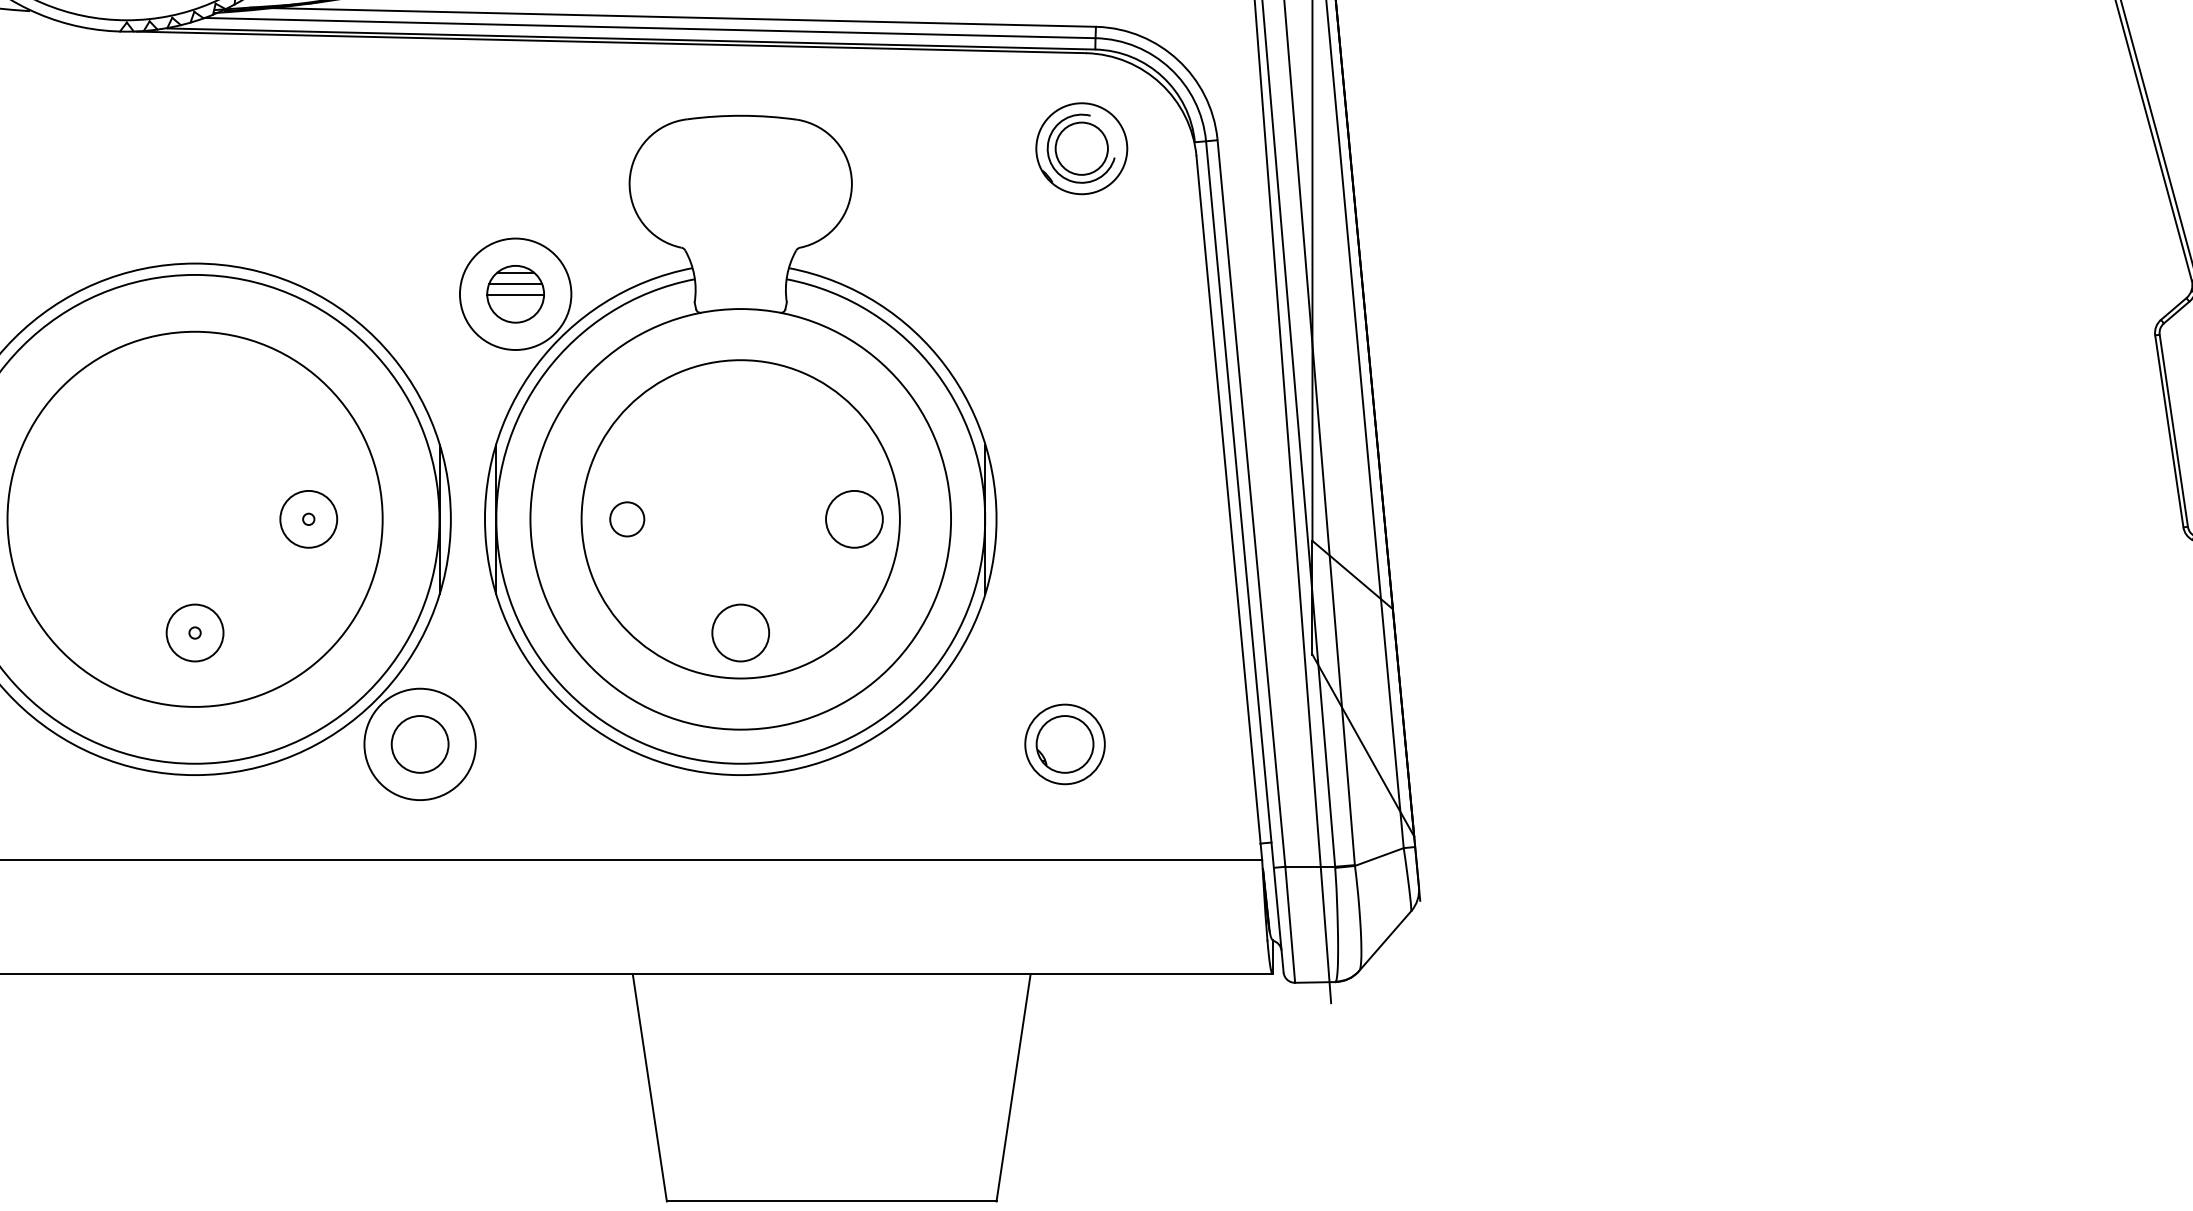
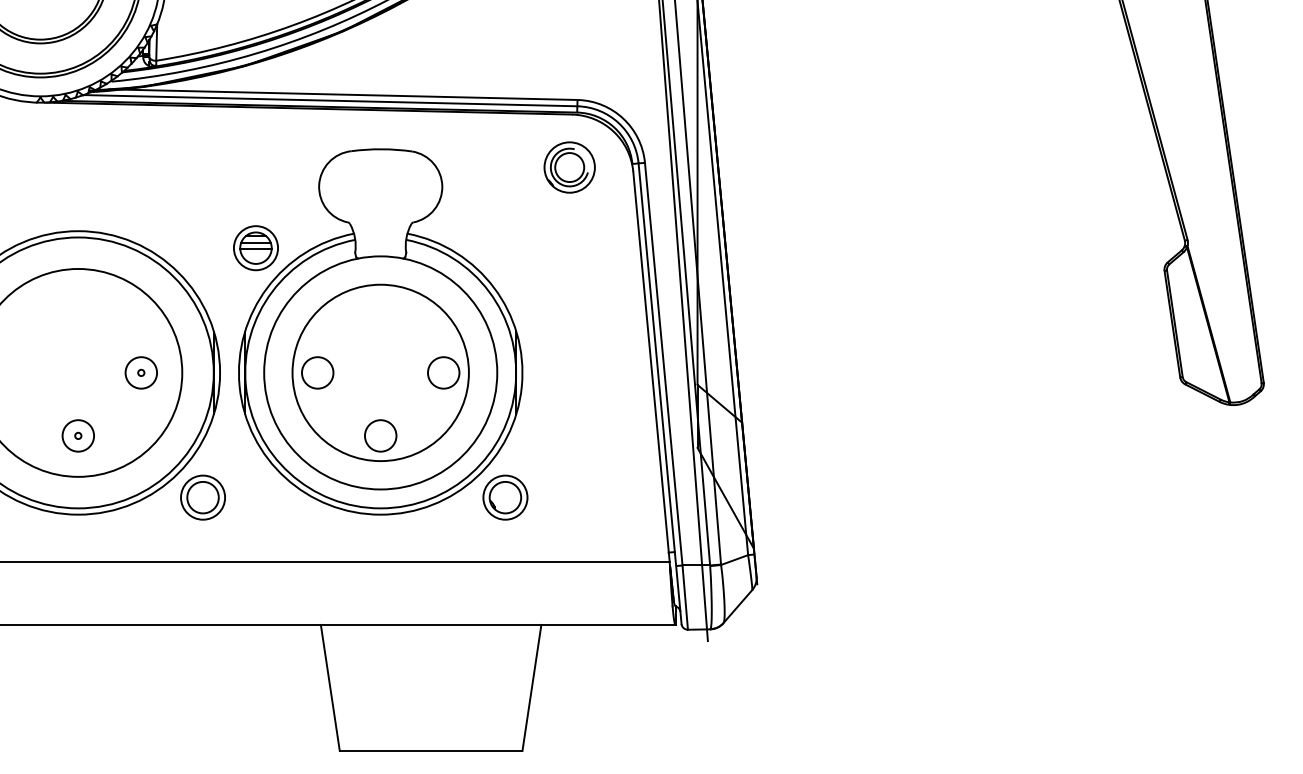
circle: (514, 294) -> (255, 248), size x0.71
circle: (626, 518) -> (317, 372), size x1.67
circle: (420, 744) -> (203, 497), size x0.71
part: (1065, 744) -> (505, 497), moved

